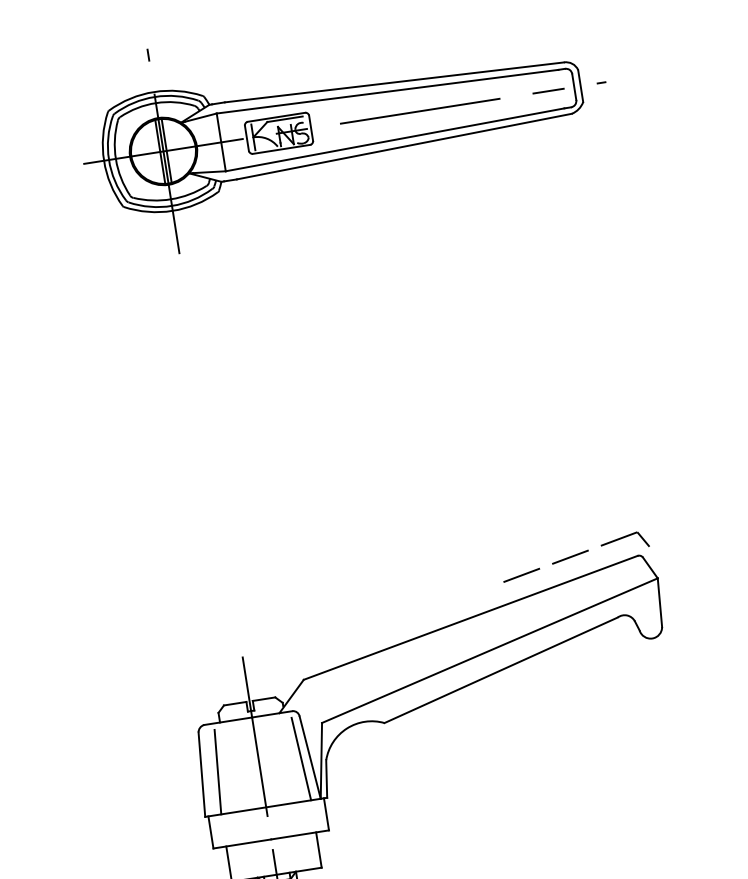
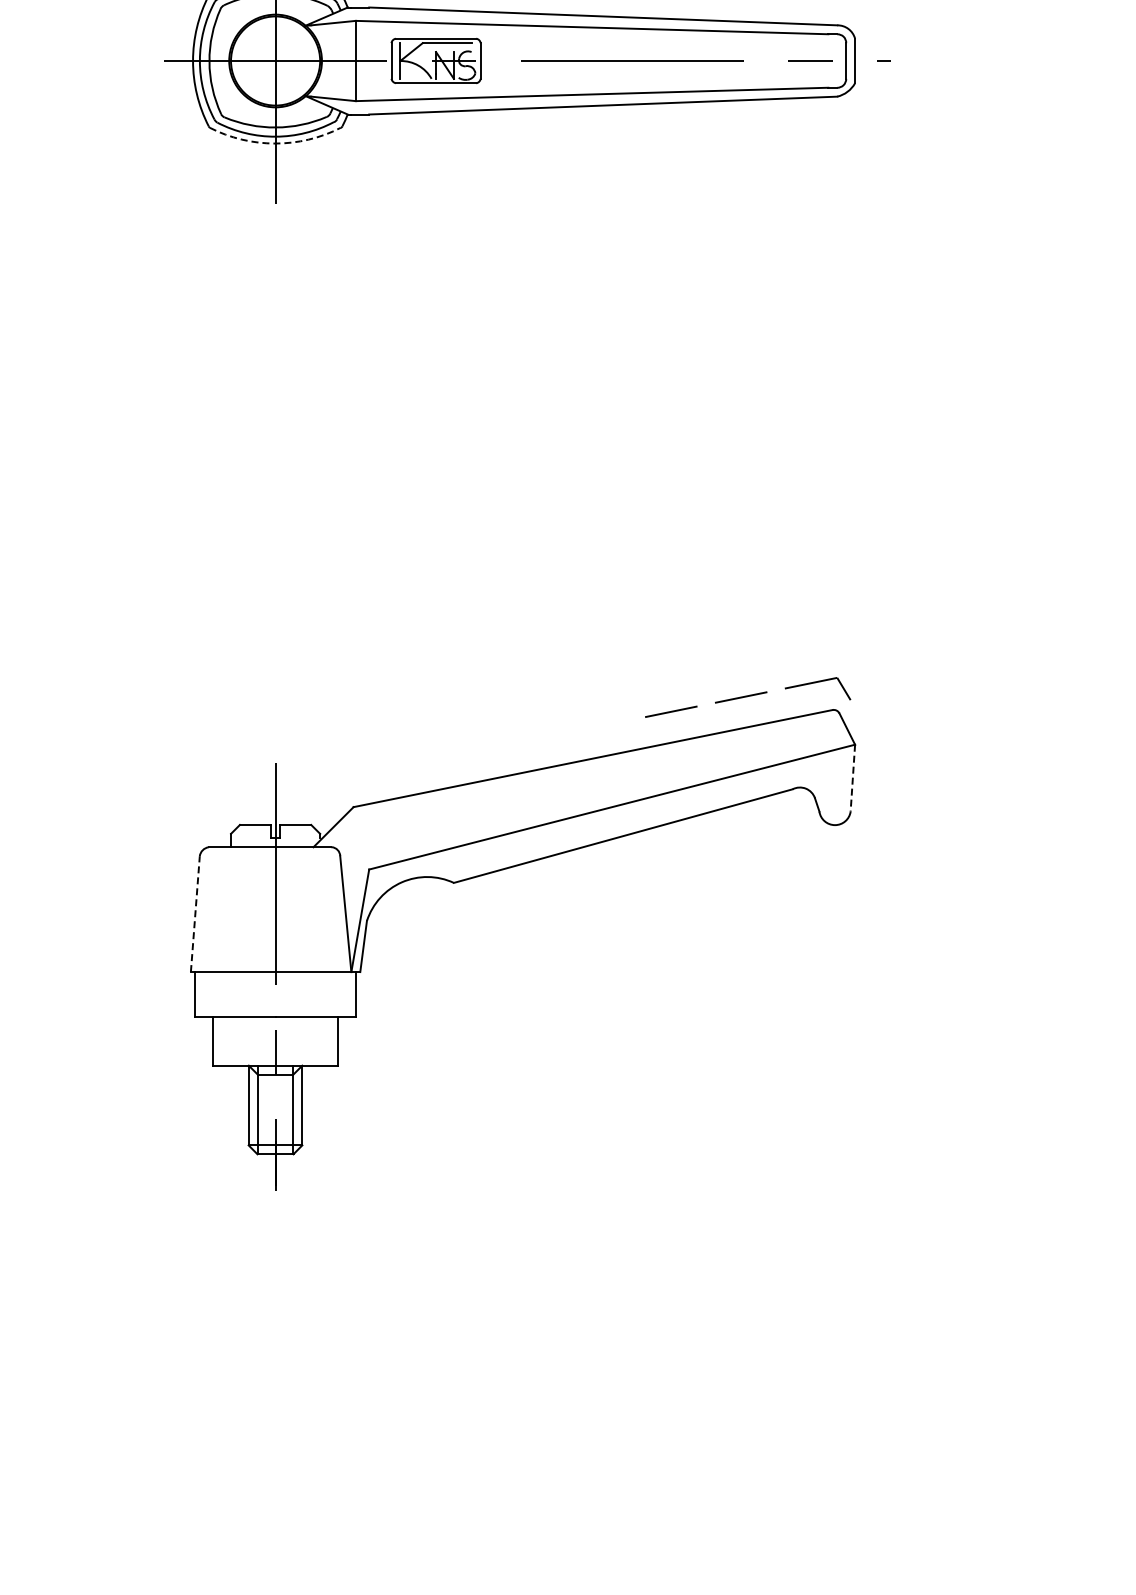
line: (166, 150) -> (280, 60), removed
line: (160, 151) -> (271, 60), removed
arc: (172, 210) -> (275, 143), solid -> dashed
line: (659, 602) -> (852, 778), solid -> dashed
line: (301, 759) -> (333, 914), removed
line: (217, 772) -> (217, 914), removed
line: (201, 774) -> (195, 913), solid -> dashed

